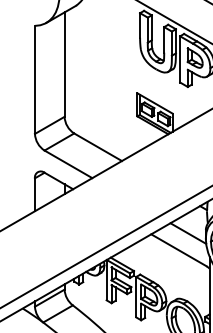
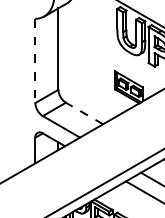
line: (34, 80) -> (34, 61), solid -> dashed
line: (98, 147) -> (84, 113), solid -> dashed

